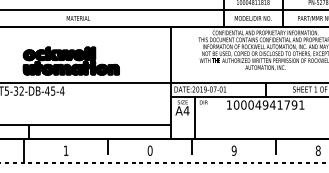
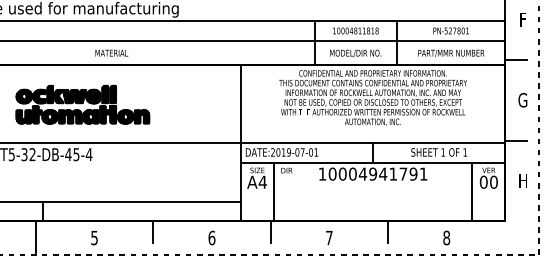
part: (71, 60) -> (82, 104), moved
text: (66, 150) -> (94, 237), 1 -> 5
text: (149, 150) -> (211, 237), 0 -> 6
text: (233, 150) -> (328, 237), 9 -> 7

